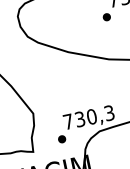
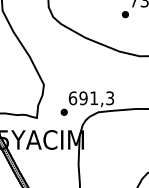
text: (80, 119) -> (83, 98), 730,3 -> 691,3

